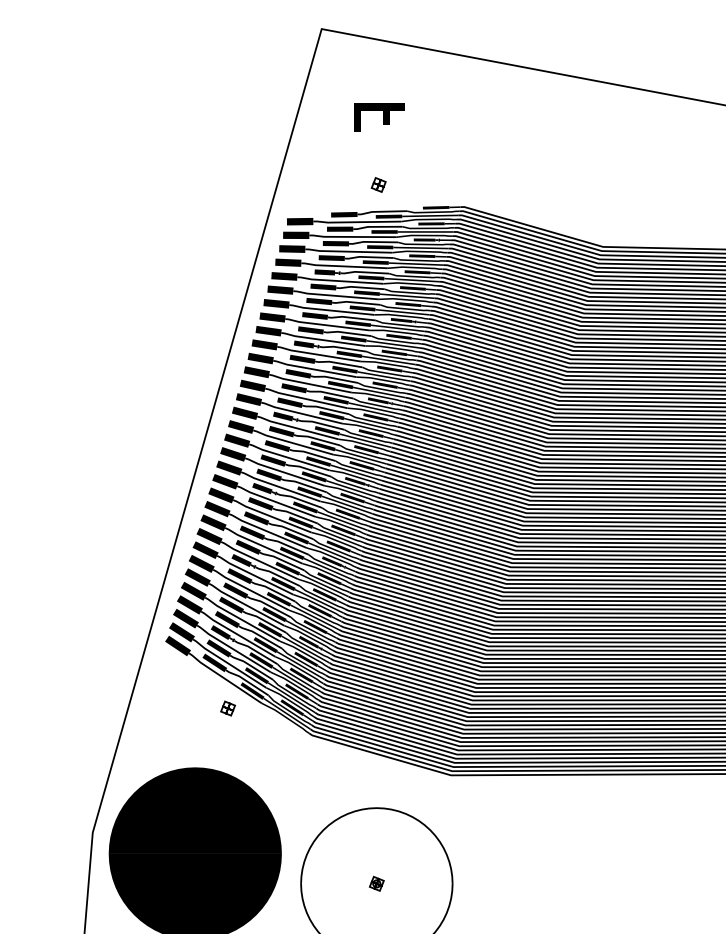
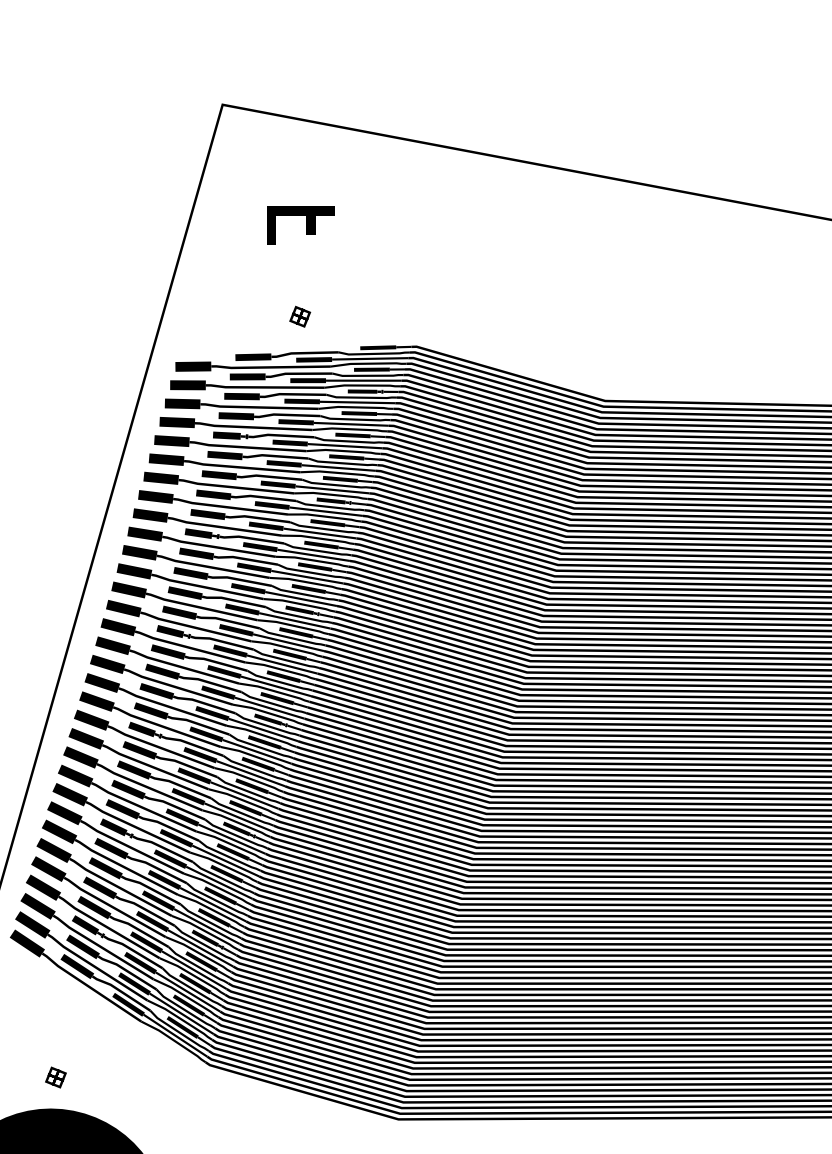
part: (228, 708) -> (56, 1077), moved

